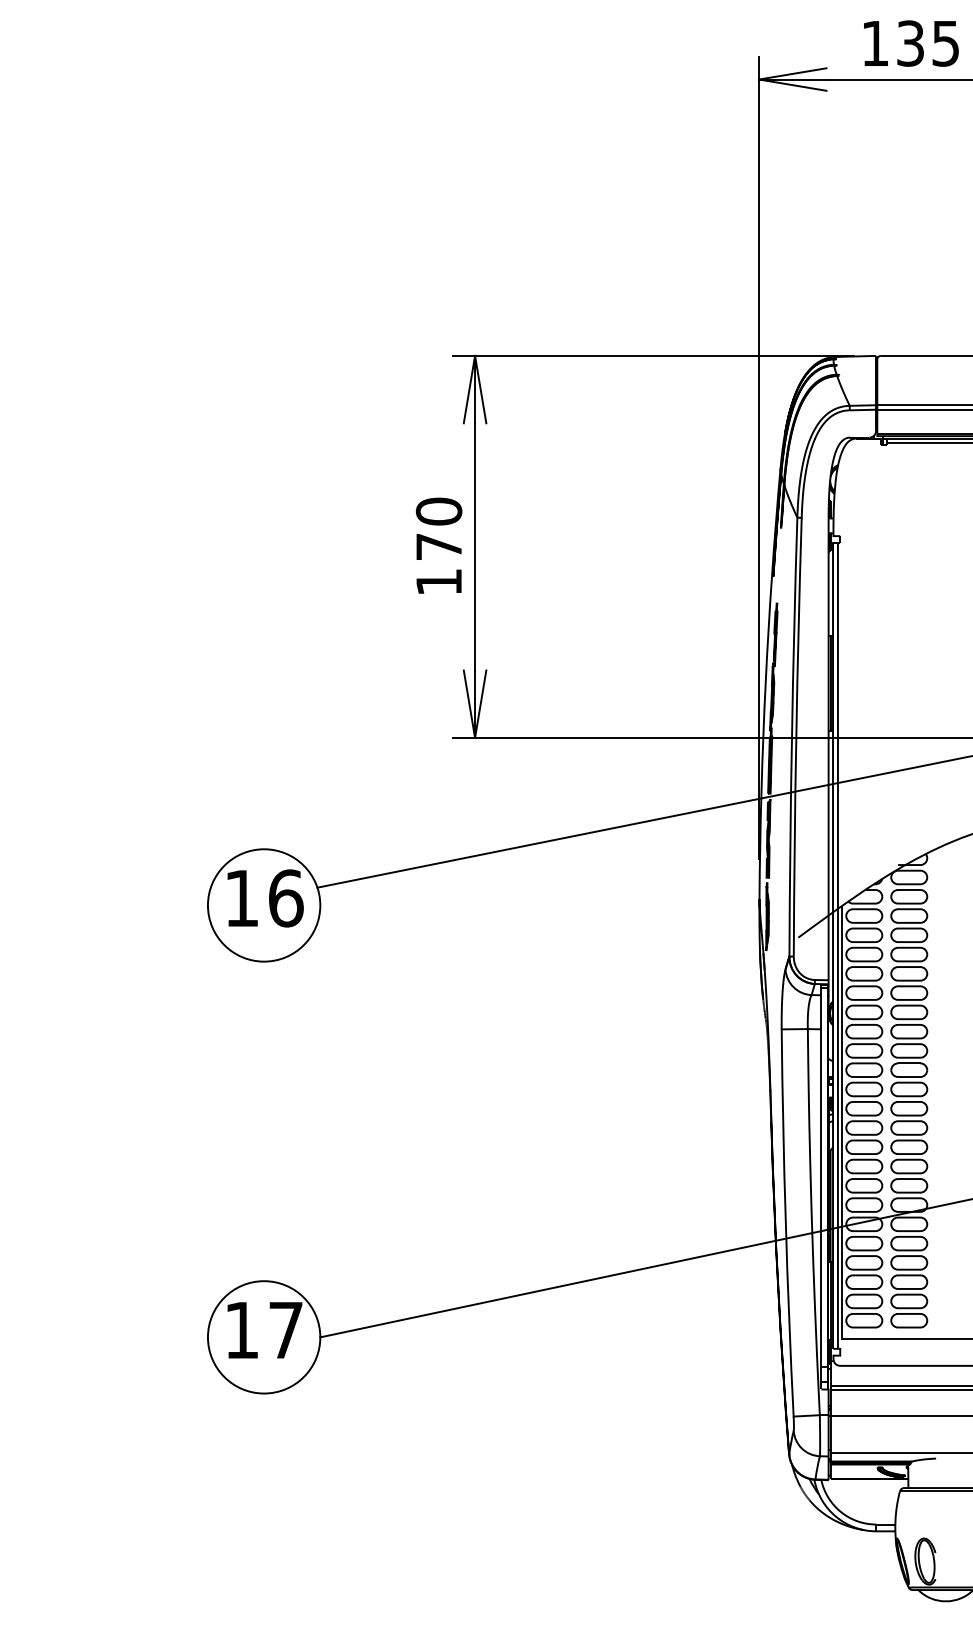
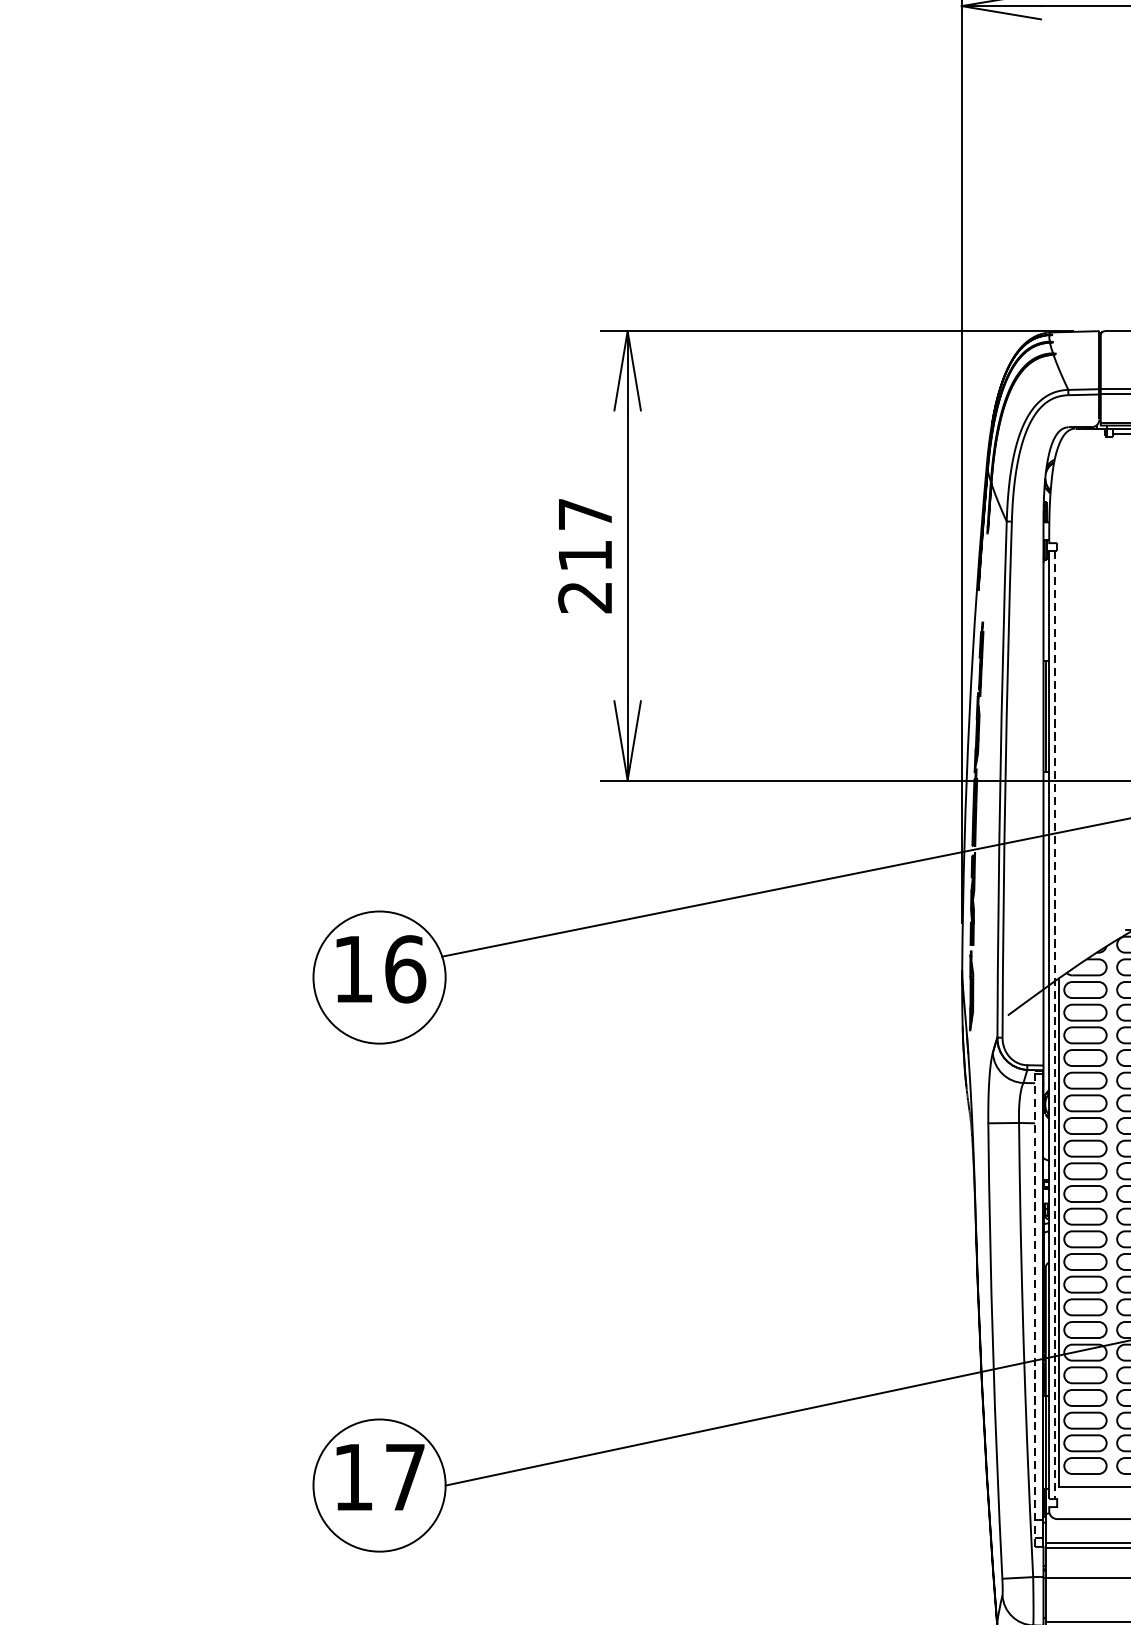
text: (438, 546) -> (584, 555), 170 -> 217
line: (837, 945) -> (1053, 1024), solid -> dashed
line: (821, 1186) -> (1035, 1308), solid -> dashed

